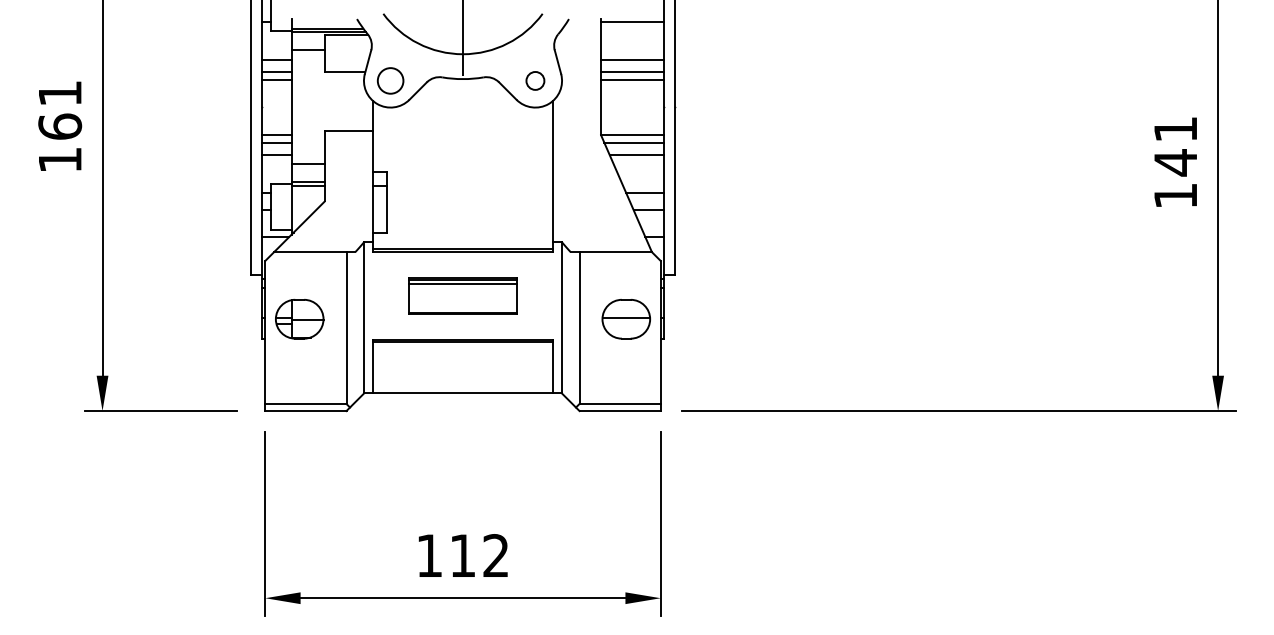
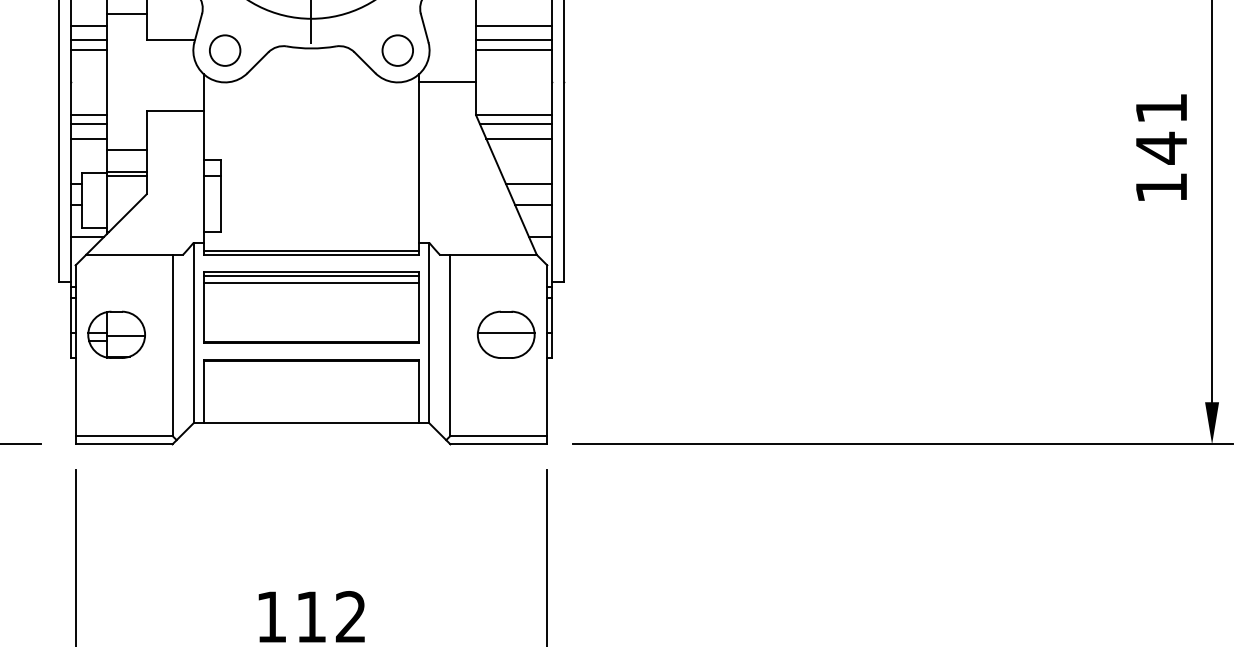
circle: (535, 80) -> (397, 50), size x1.43
line: (576, 107) -> (446, 82), added
part: (462, 295) -> (310, 306), size x1.67

